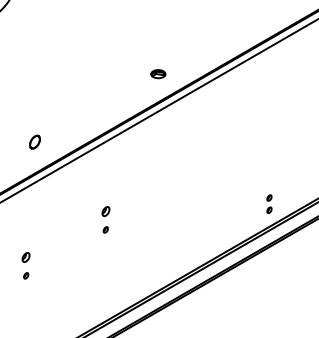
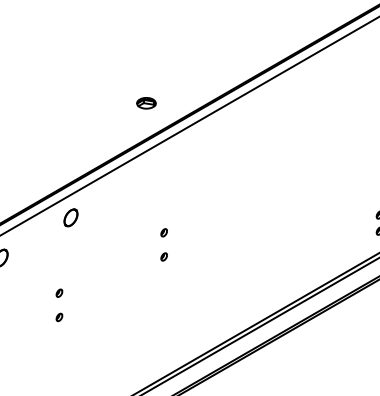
part: (158, 74) -> (146, 103), moved
part: (34, 141) -> (70, 216), moved
part: (105, 211) -> (163, 232), size x0.62
part: (26, 257) -> (59, 293), size x0.62

